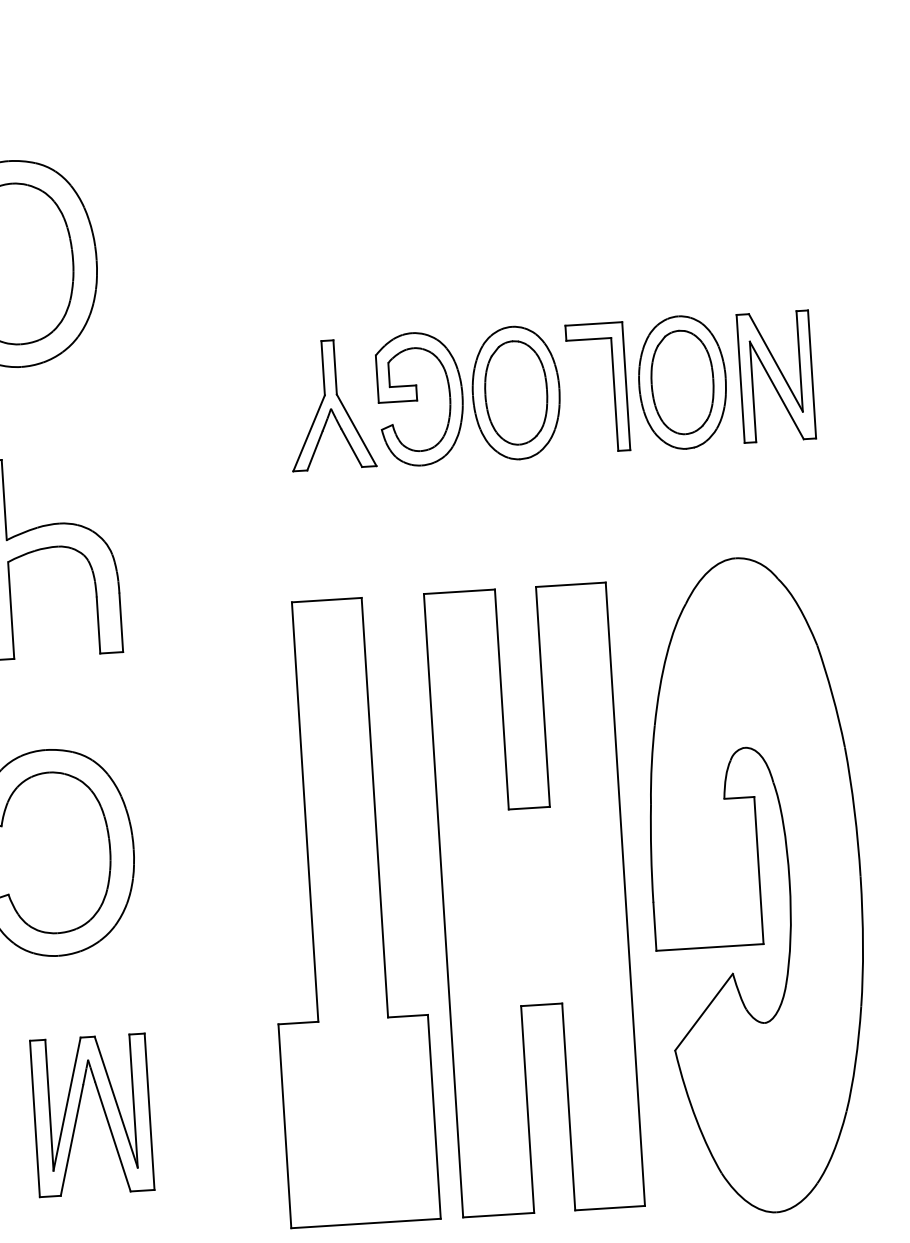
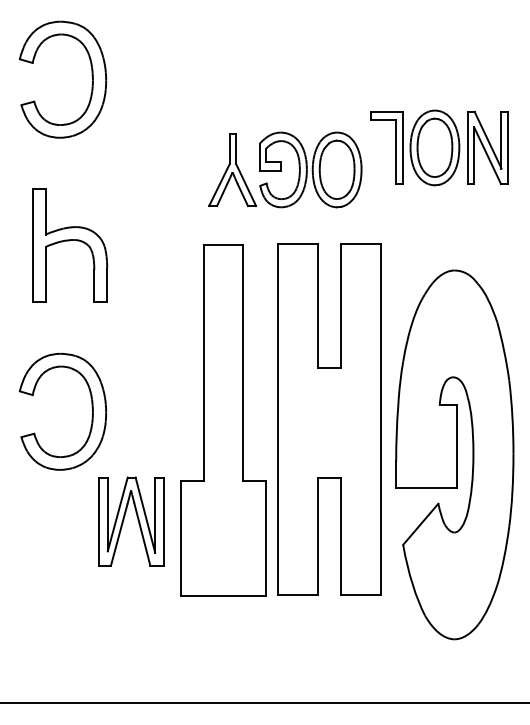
part: (690, 381) -> (439, 147), moved
part: (534, 900) -> (329, 419), moved
part: (346, 912) -> (223, 420), moved
part: (102, 1112) -> (137, 520), moved

